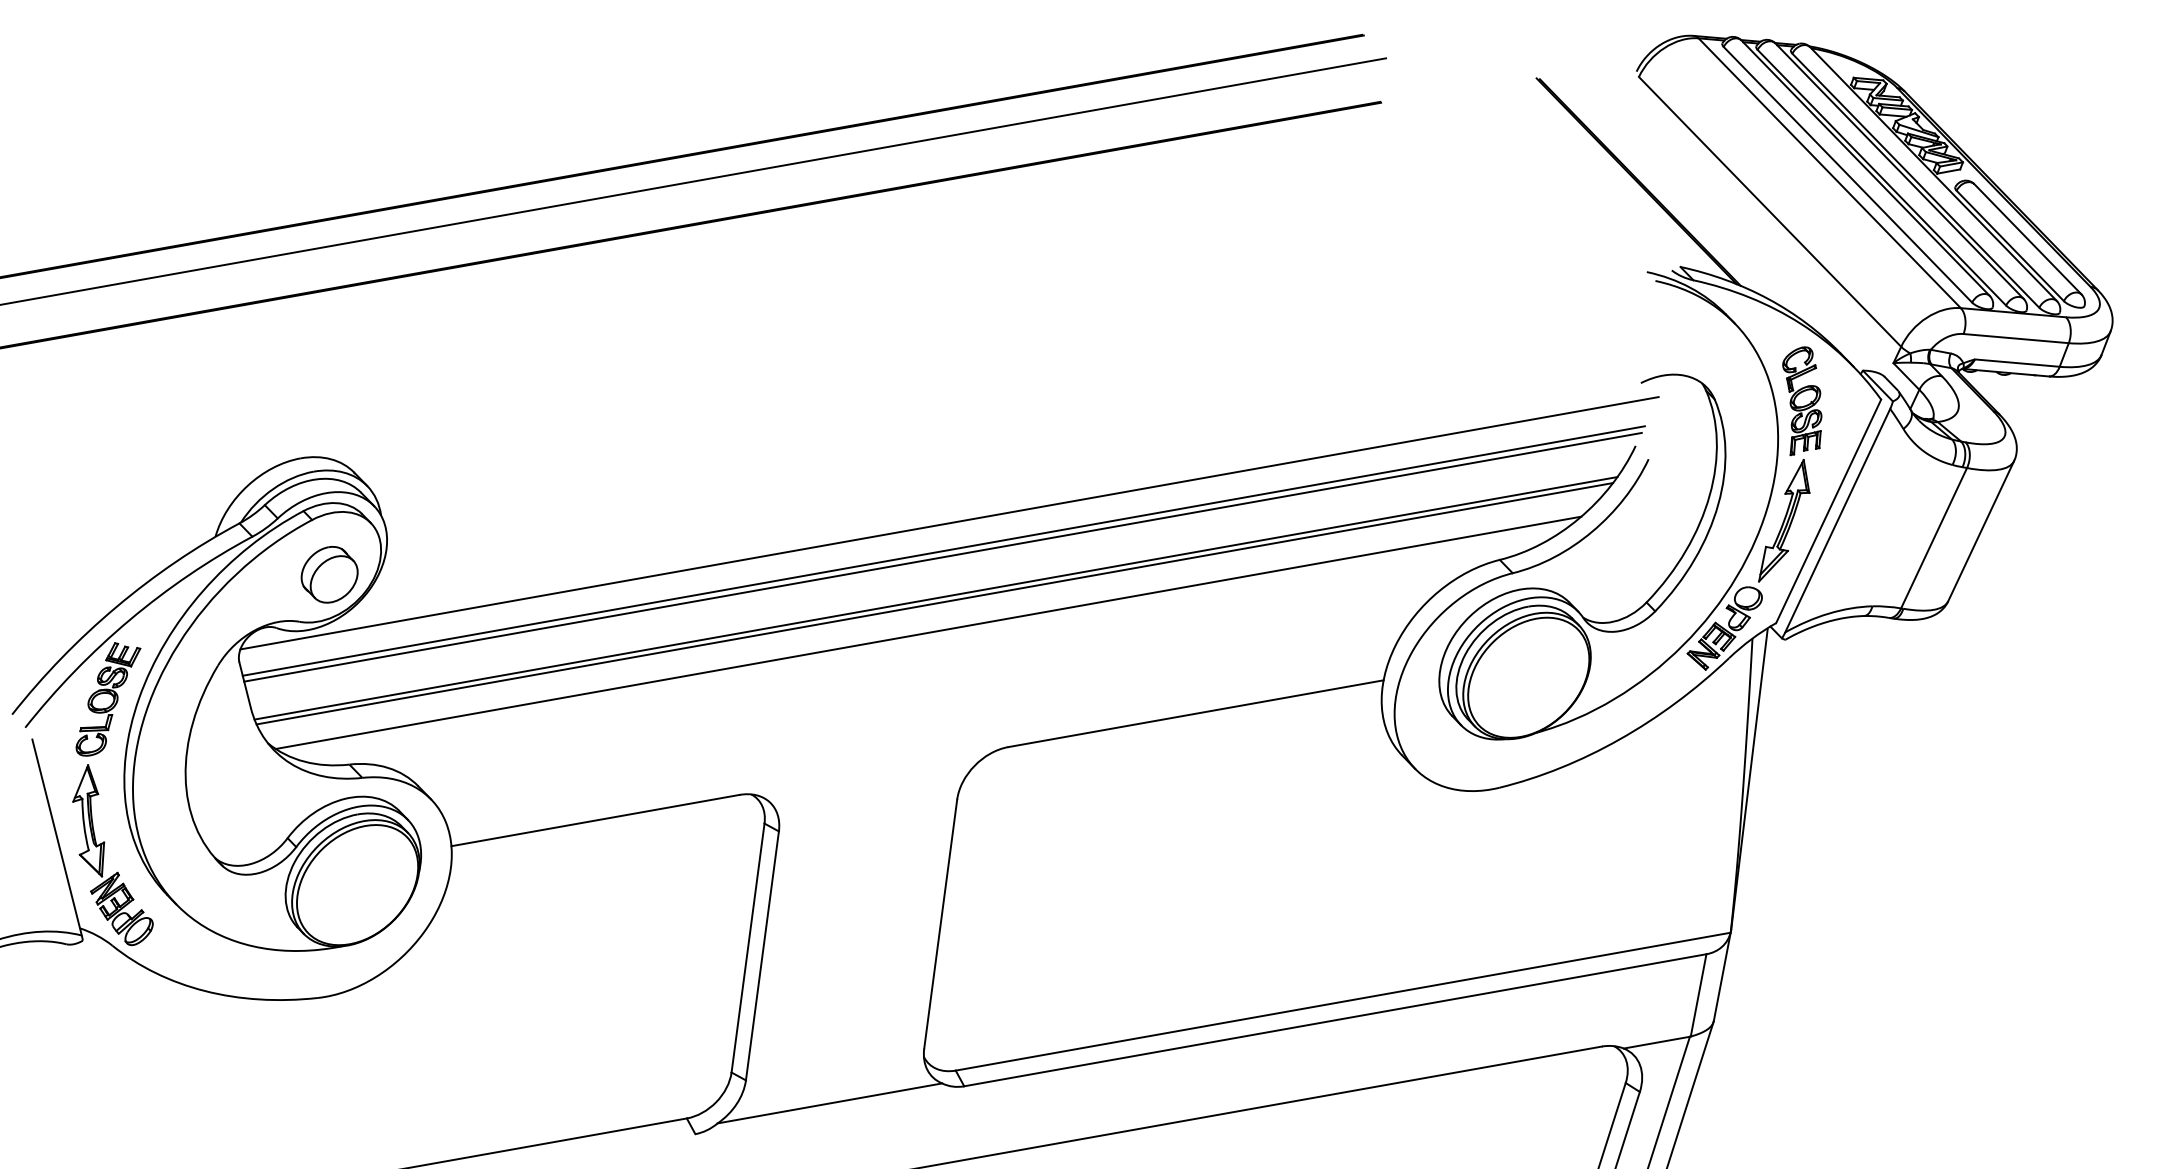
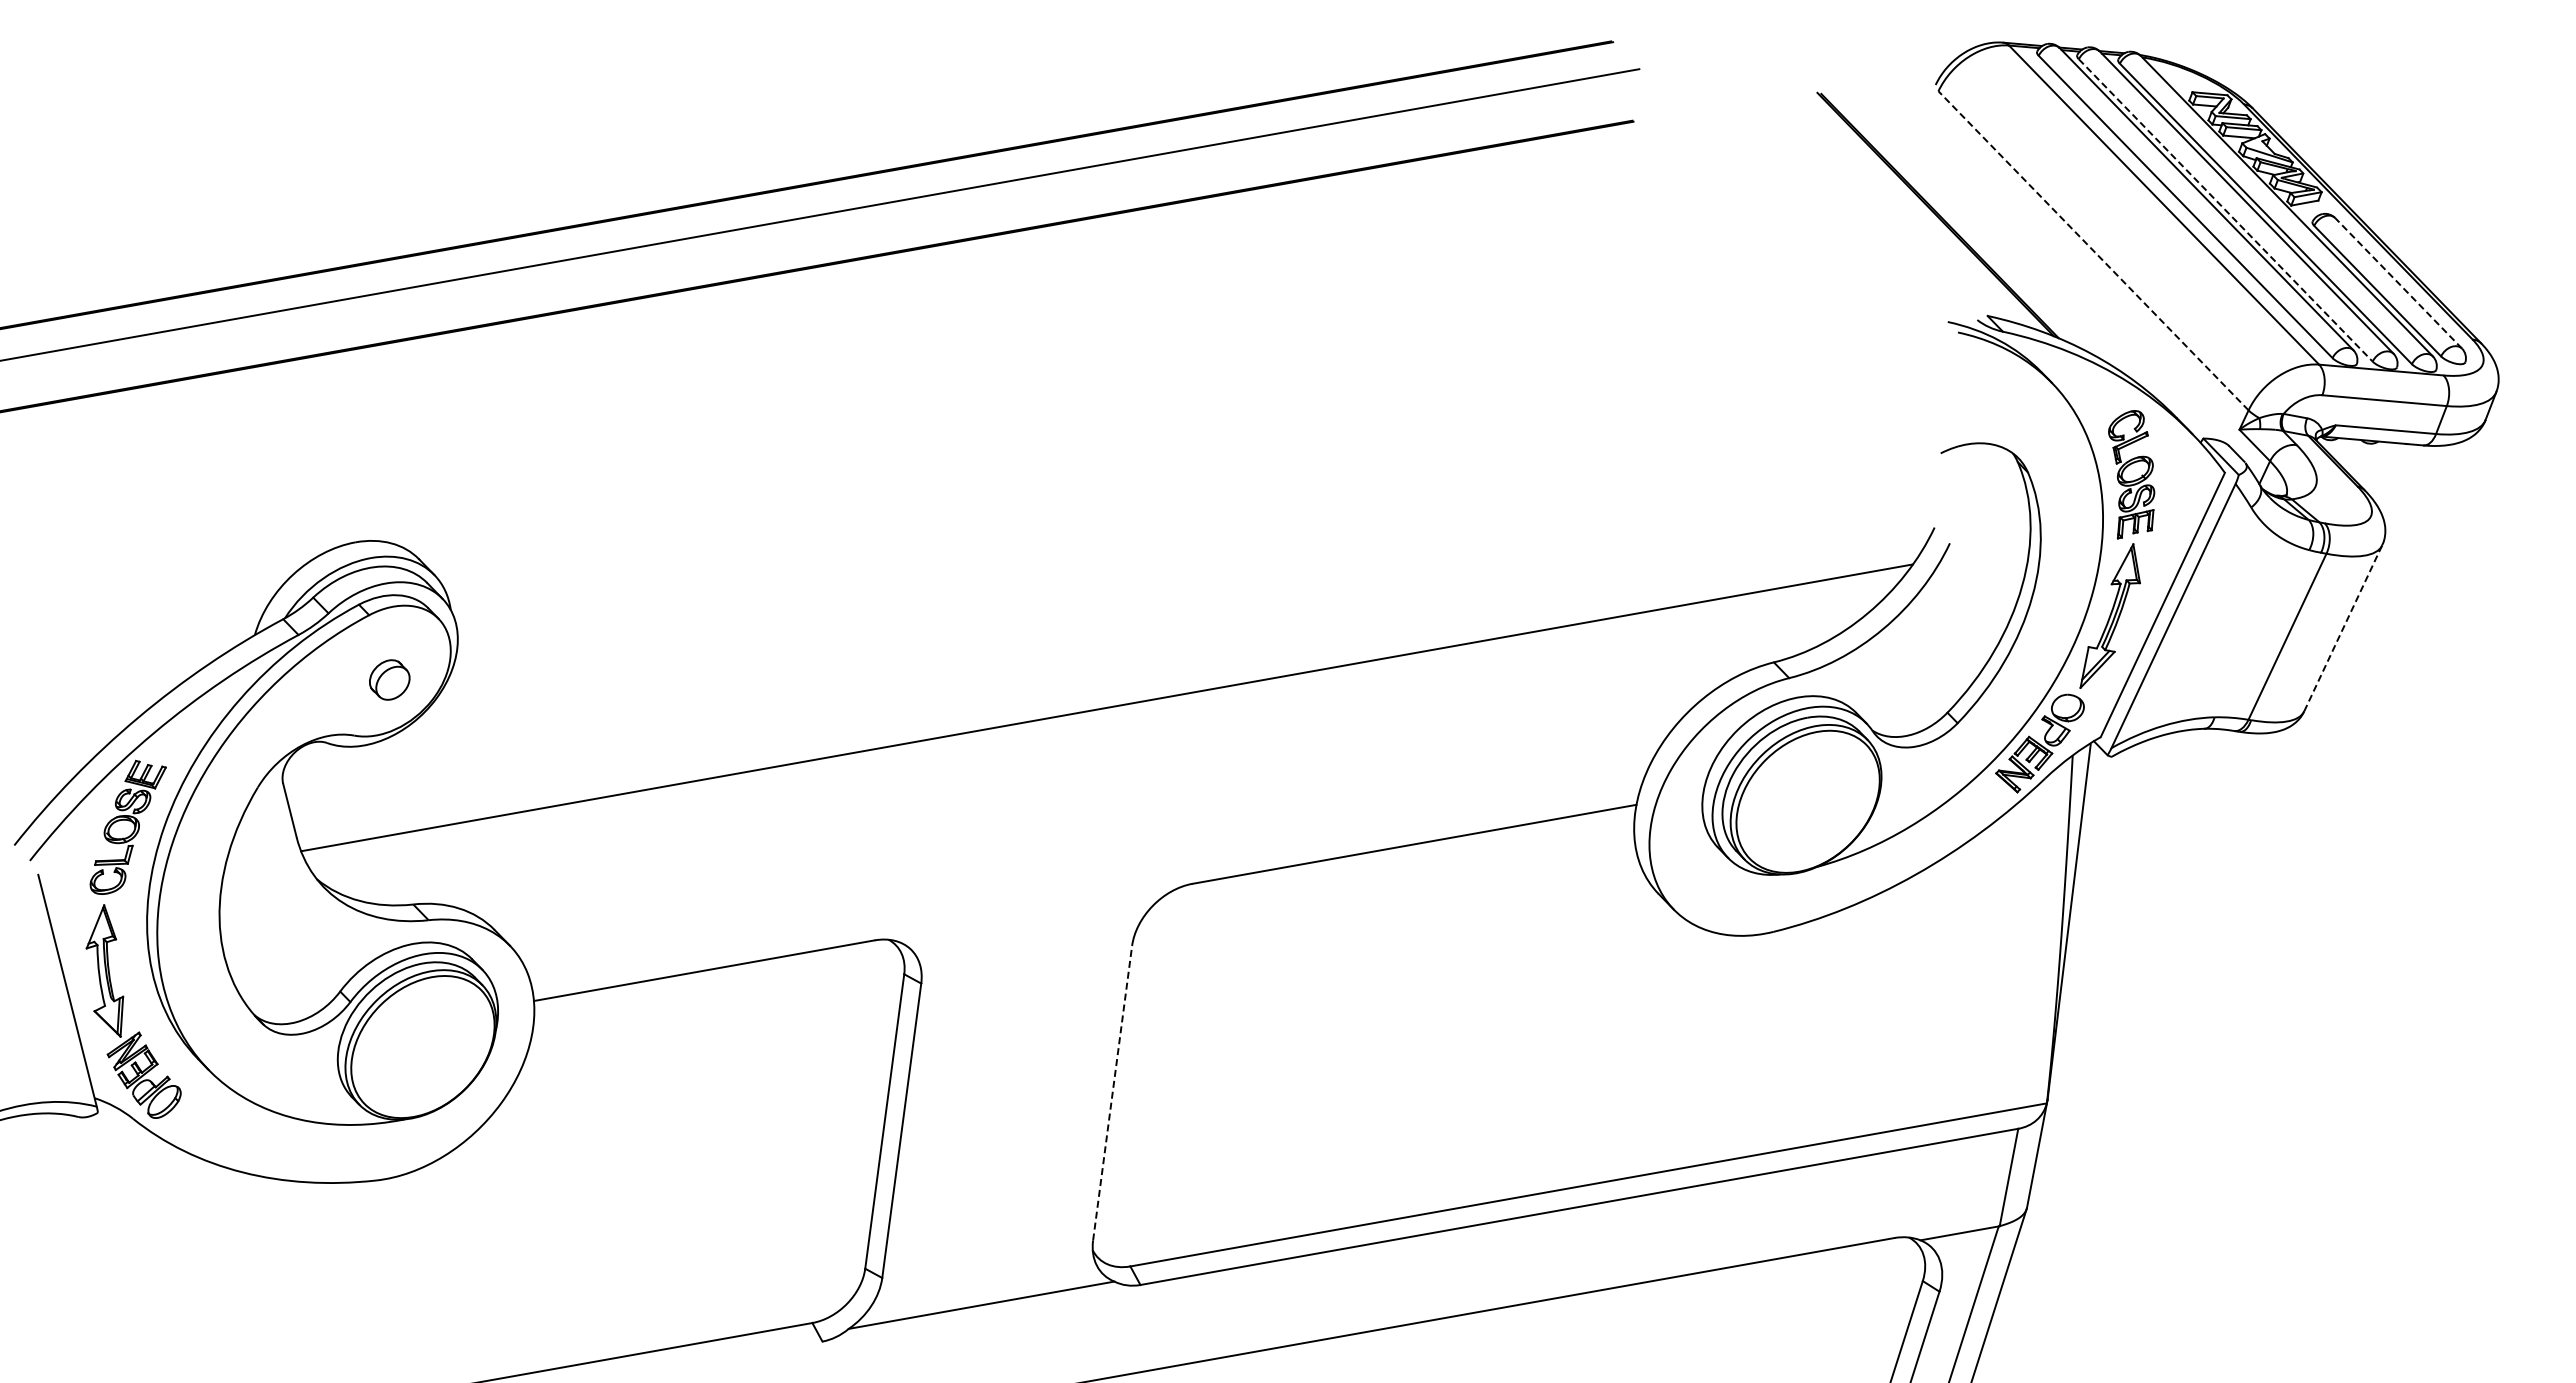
line: (1881, 177) -> (2225, 210), solid -> dashed
line: (1770, 211) -> (2093, 250), solid -> dashed
line: (2027, 238) -> (2398, 282), solid -> dashed
line: (949, 522) -> (1122, 618), removed
line: (1981, 531) -> (2343, 628), solid -> dashed
line: (943, 550) -> (1116, 651), removed
line: (942, 557) -> (1114, 659), removed
part: (329, 574) -> (389, 679), size x0.6
line: (934, 603) -> (1105, 713), removed
line: (928, 632) -> (1098, 748), removed
line: (940, 923) -> (1112, 1092), solid -> dashed

